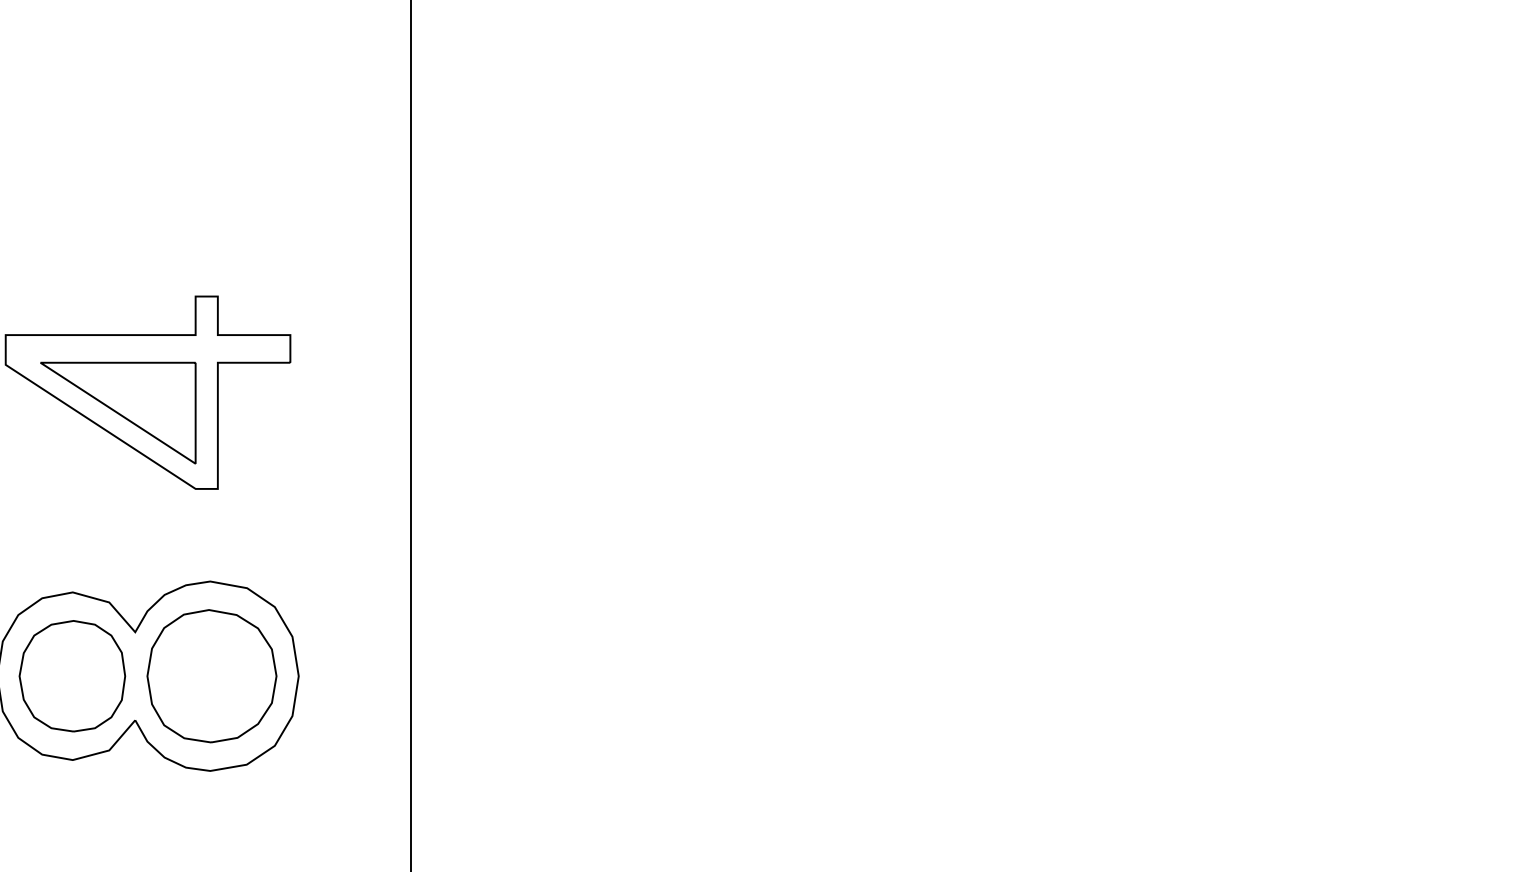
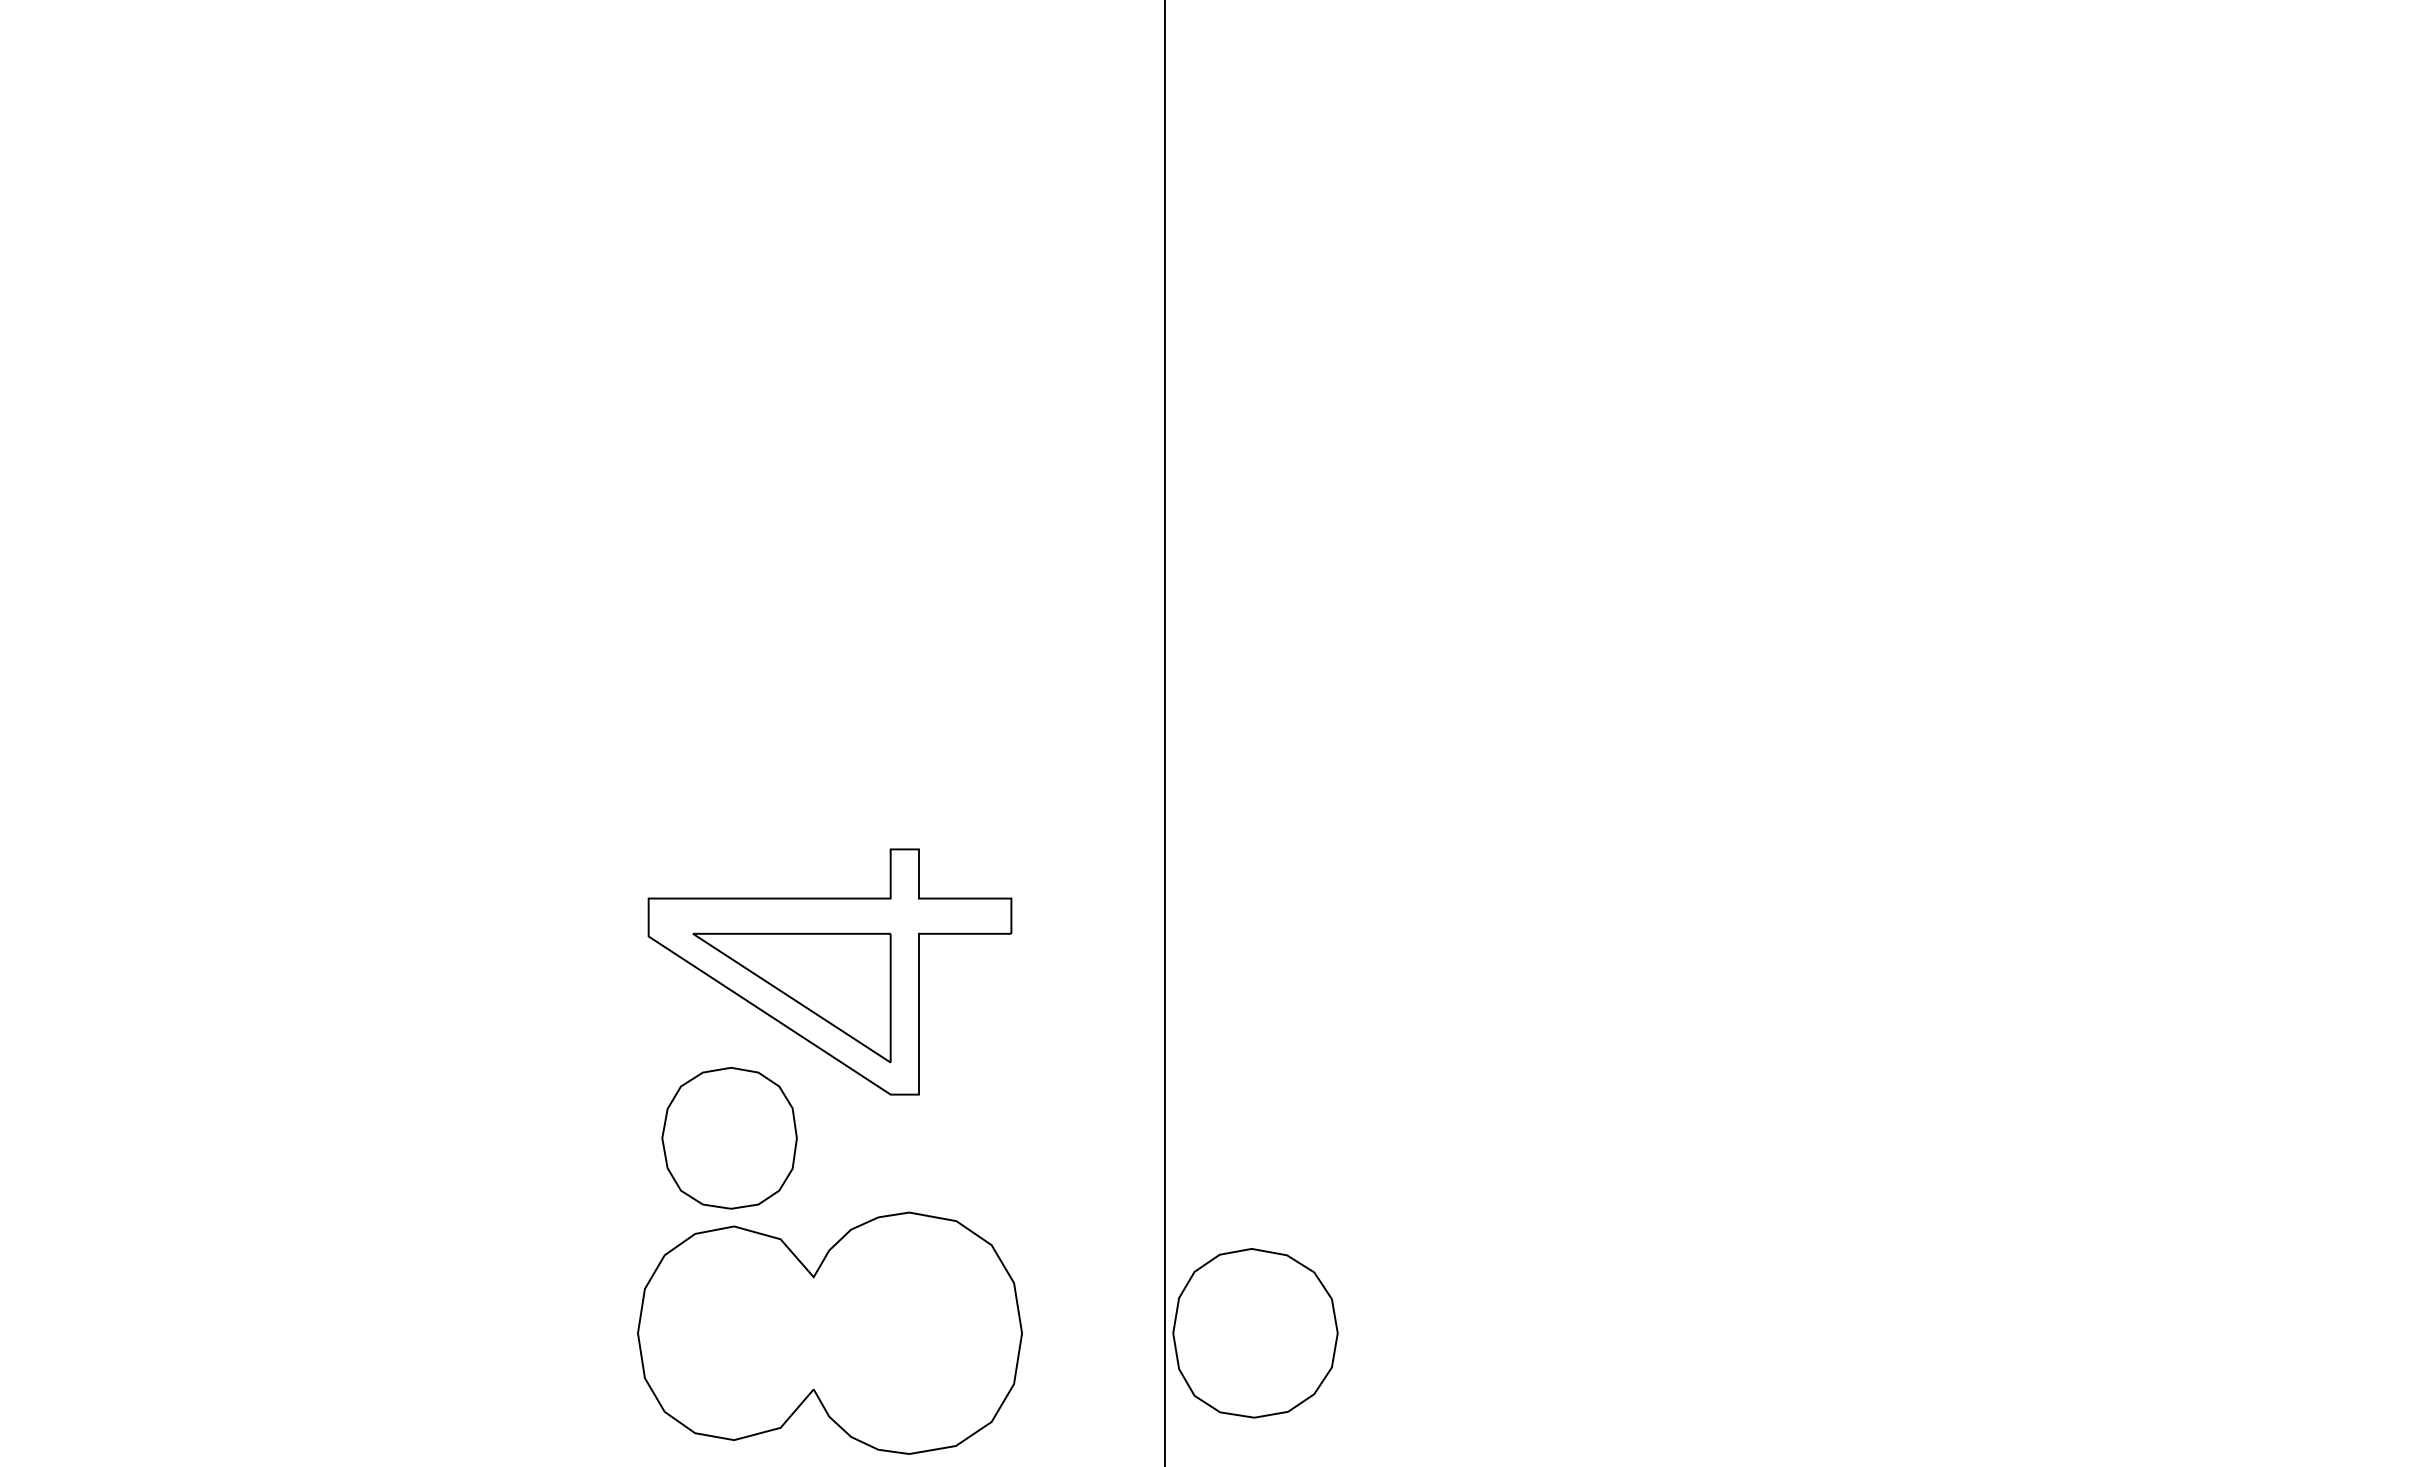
part: (72, 675) -> (729, 1137), moved
part: (211, 676) -> (1255, 1333), moved

